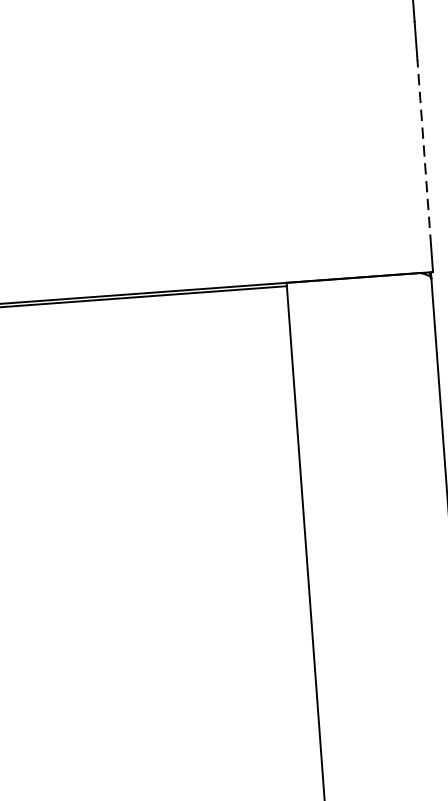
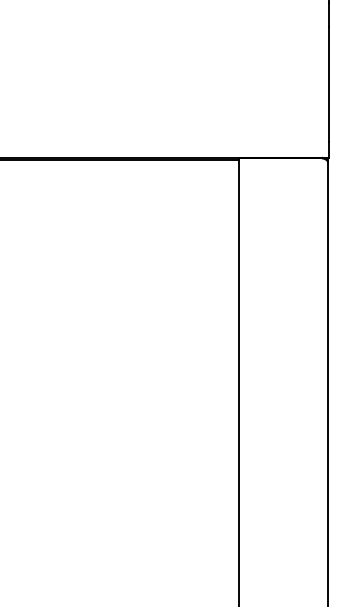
line: (424, 151) -> (329, 83), dashed -> solid

